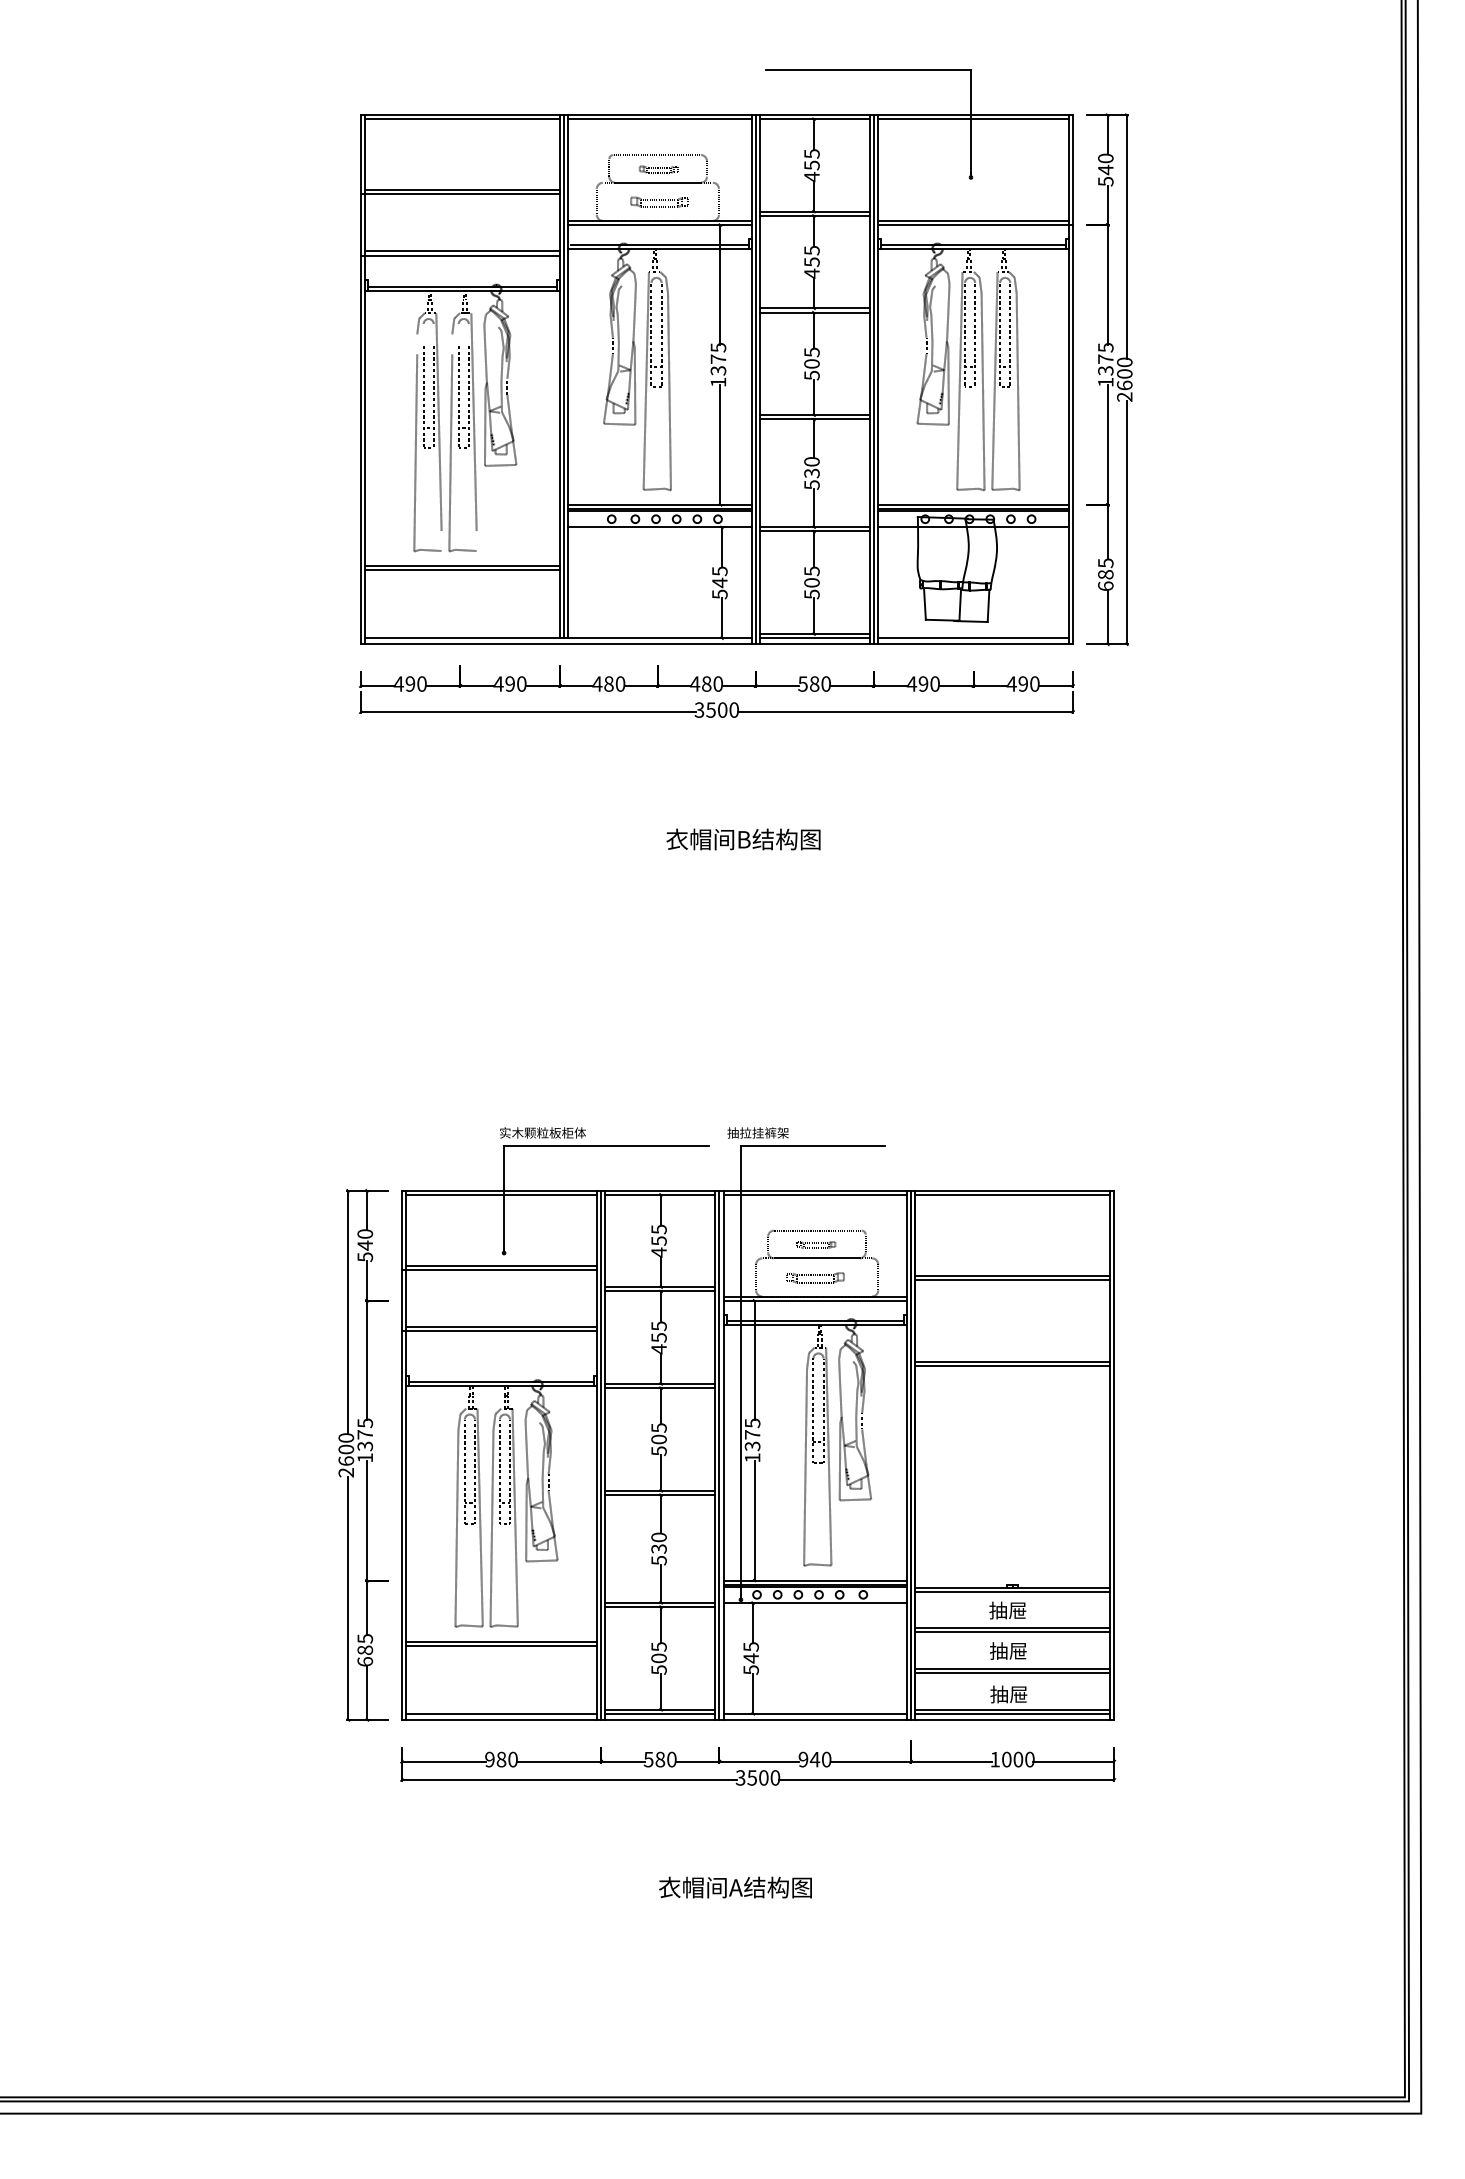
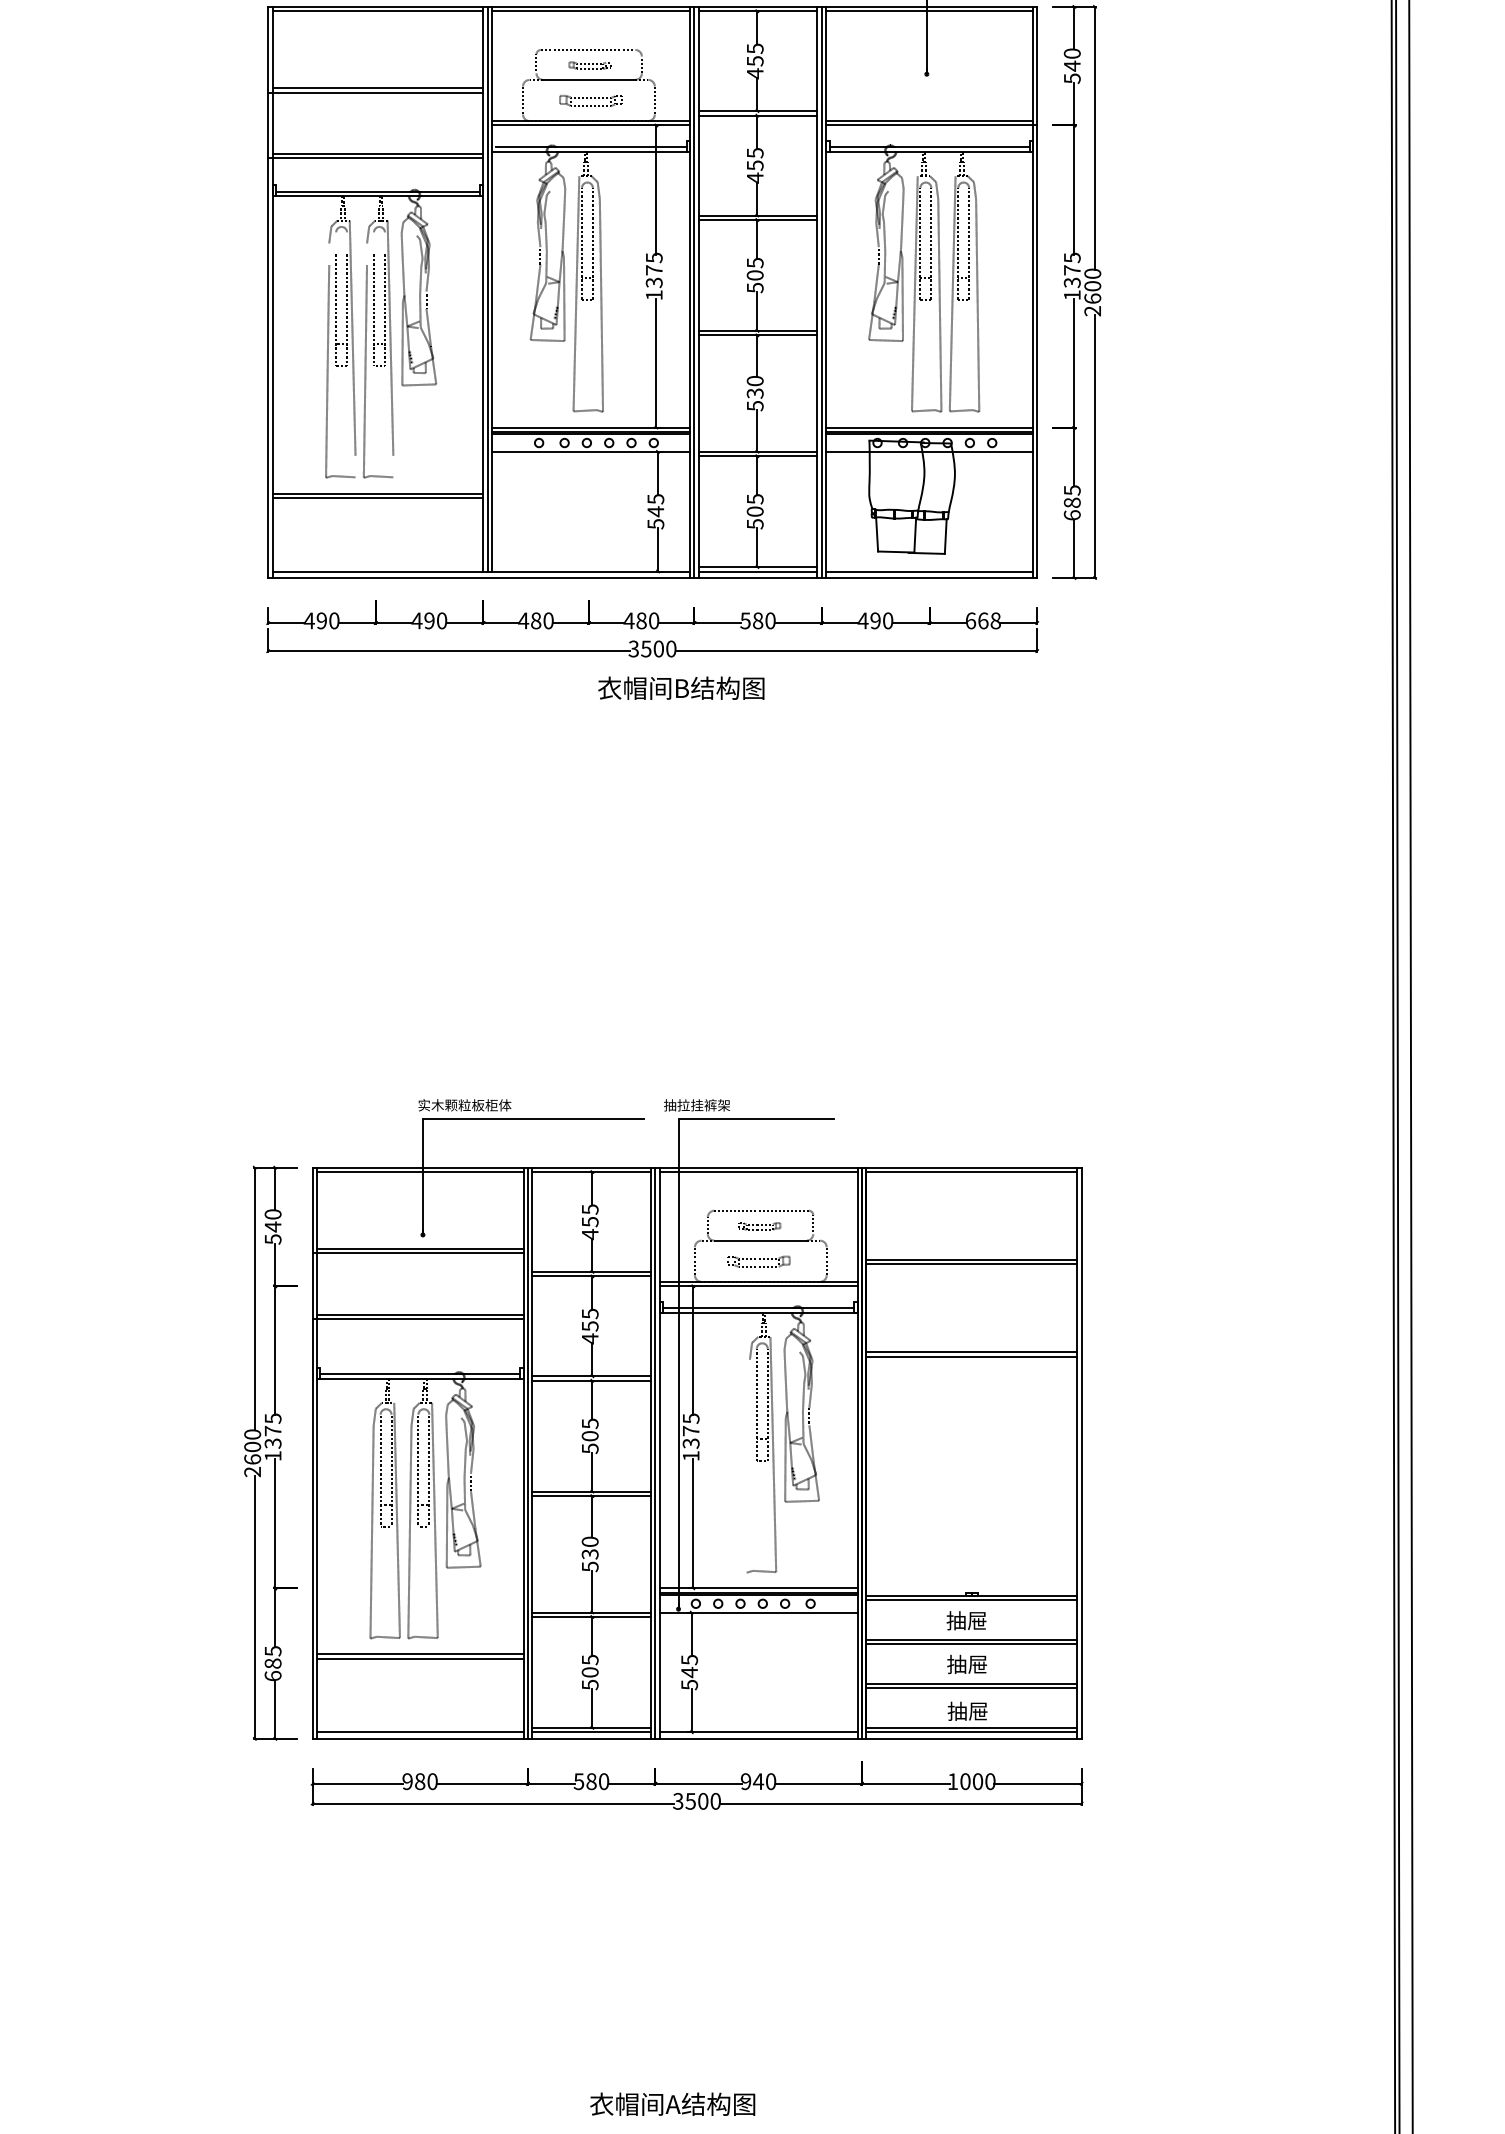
text: (1022, 683) -> (982, 620), 490 -> 668
text: (743, 839) -> (681, 688), moved
line: (805, 1467) -> (748, 1466), removed
text: (735, 1887) -> (672, 2104), moved

